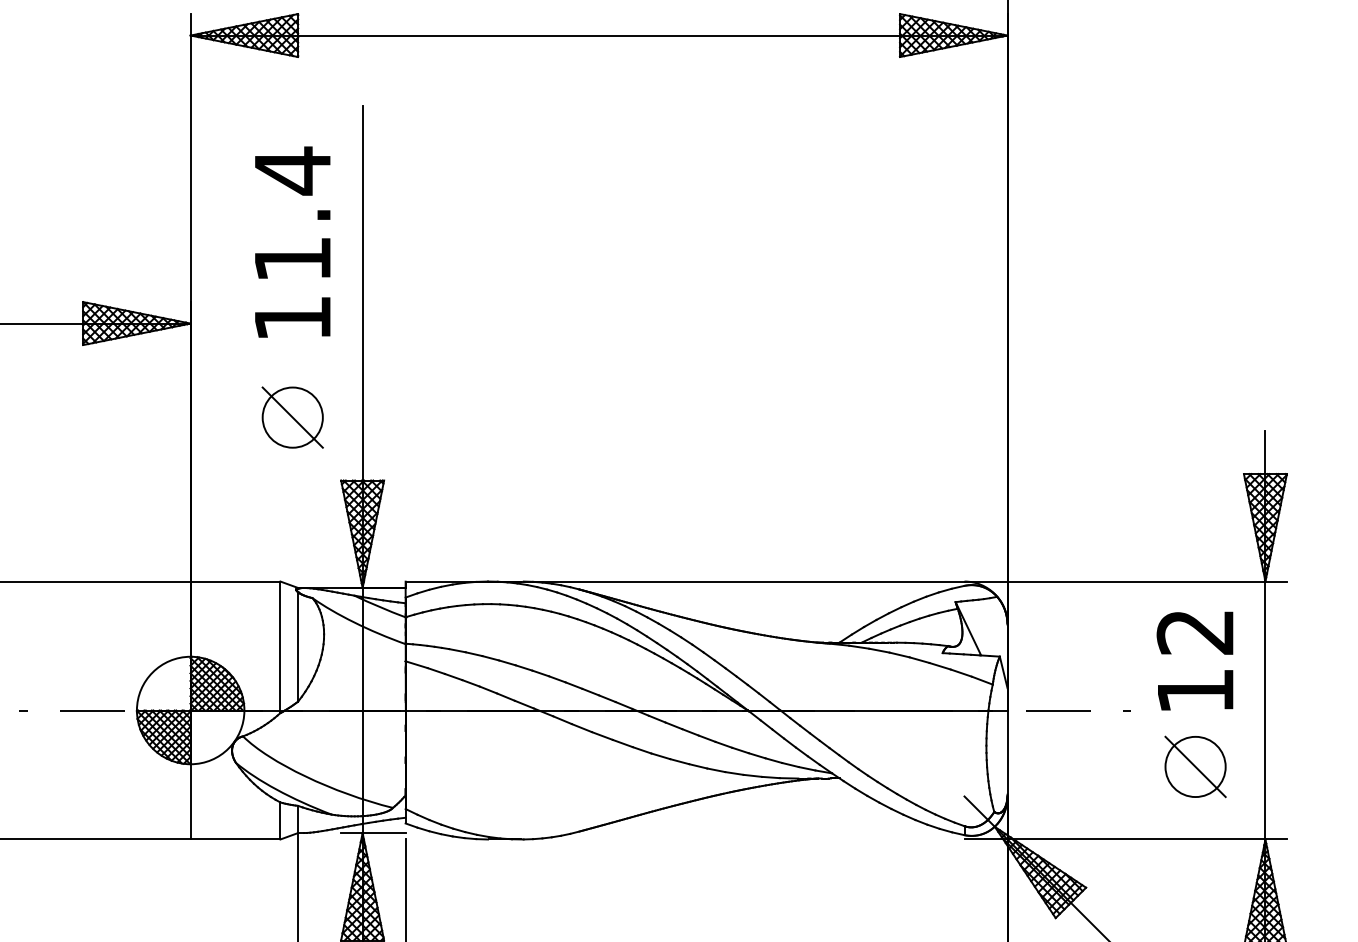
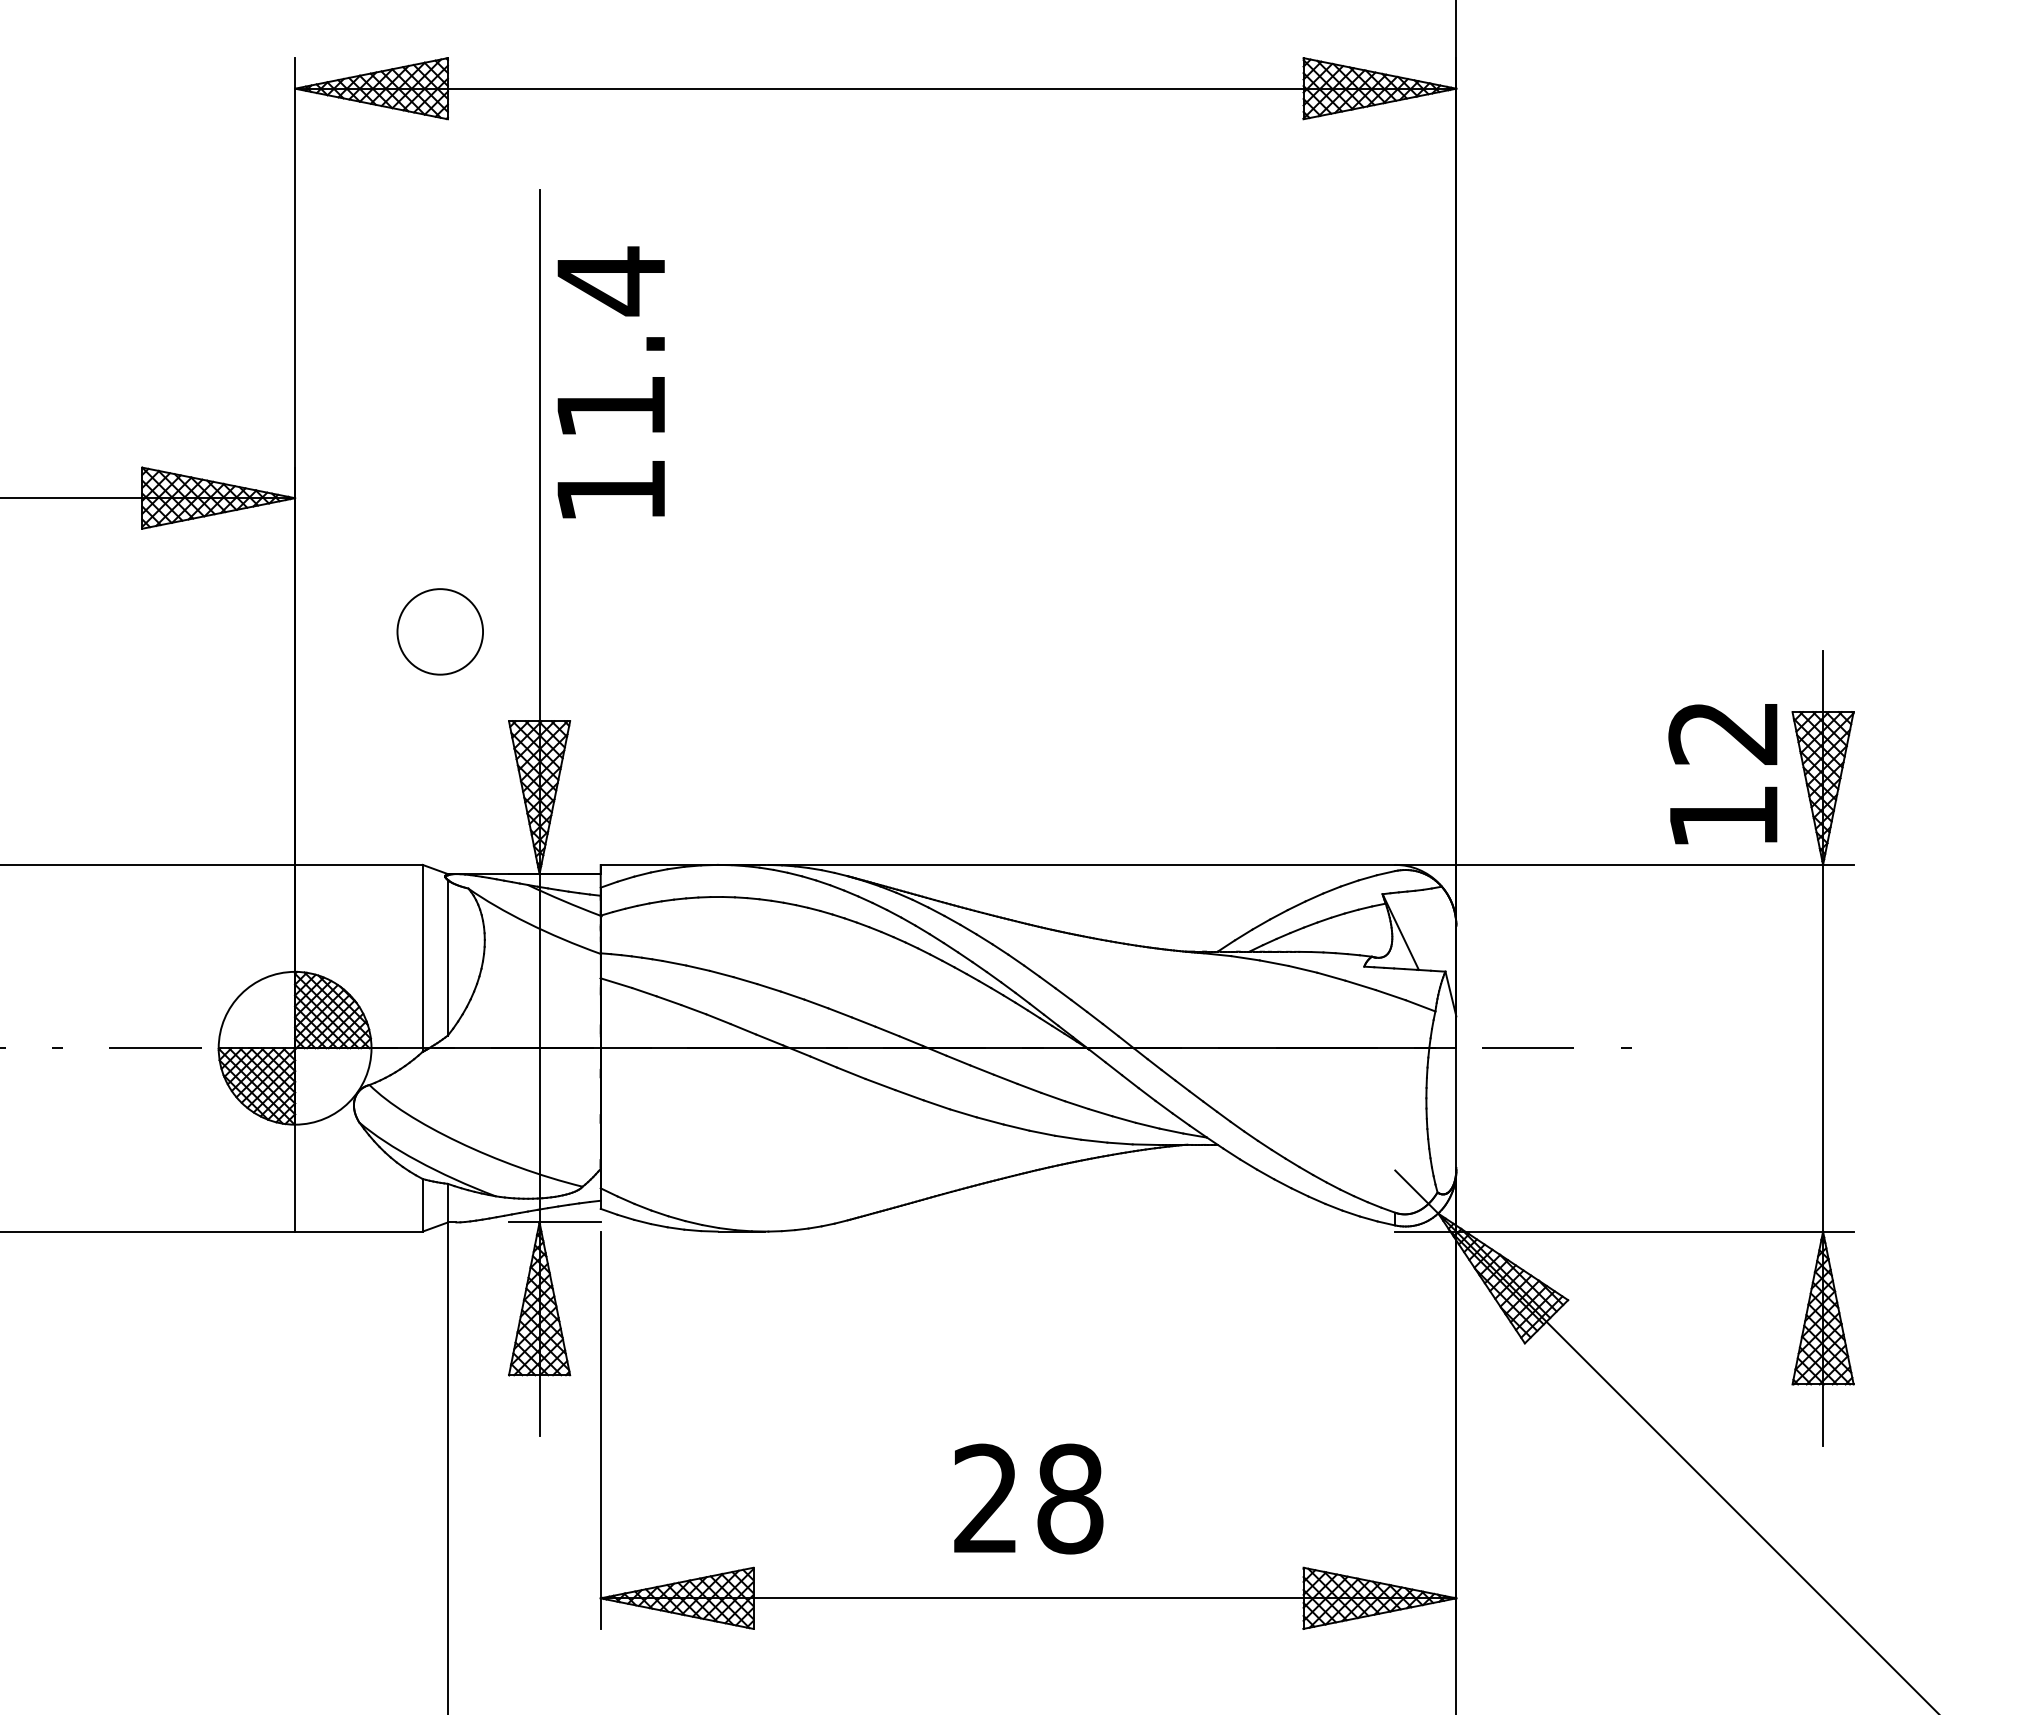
text: (292, 242) -> (610, 382), moved
line: (292, 417) -> (440, 631), removed
text: (1194, 661) -> (1722, 774), moved
part: (1195, 766) -> (1723, 1128), removed

